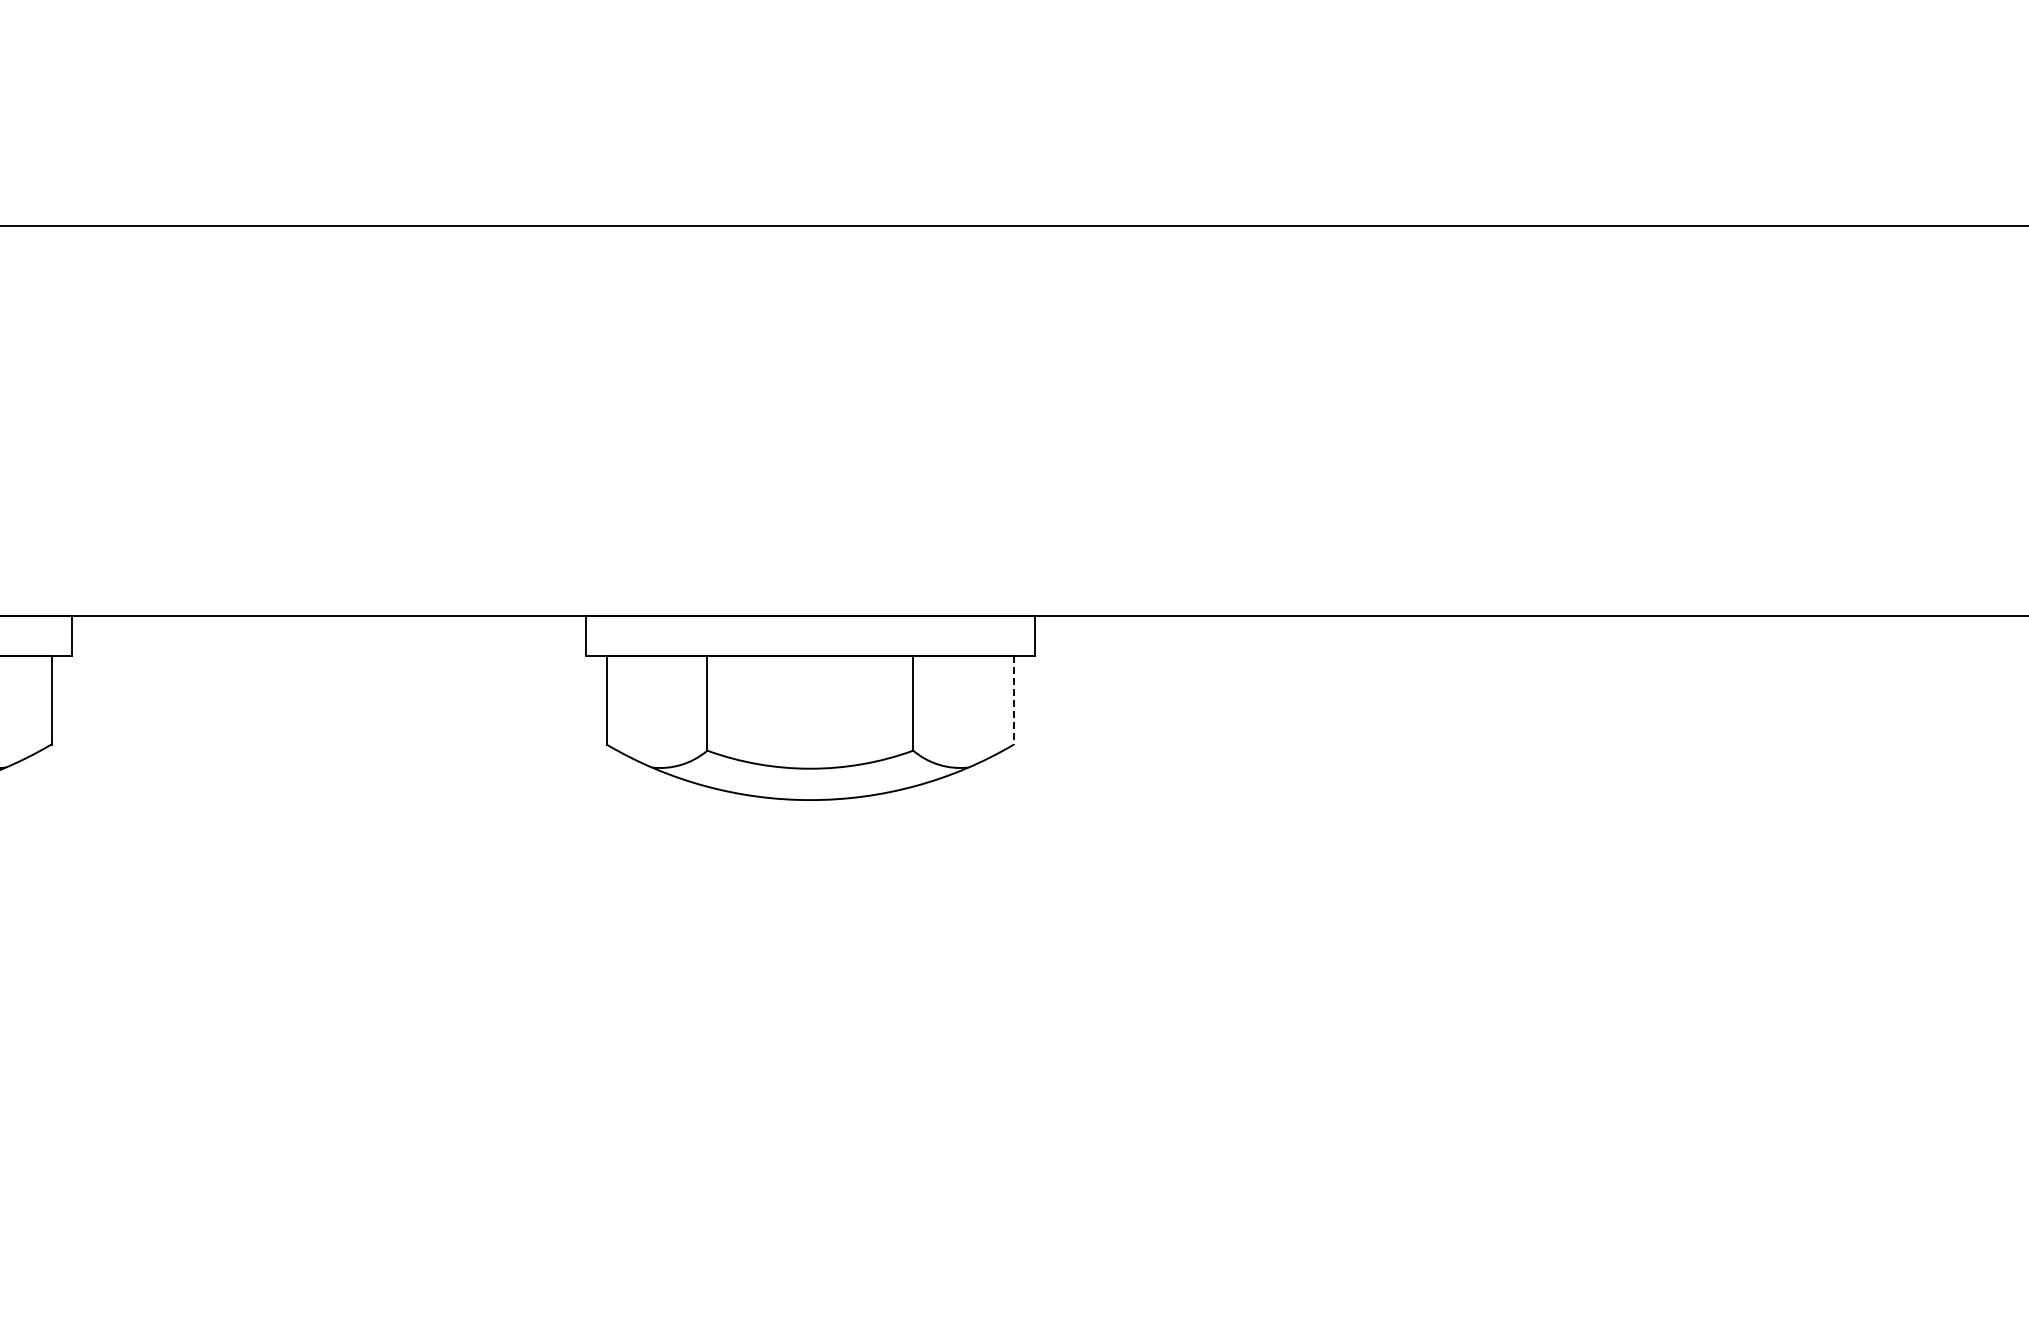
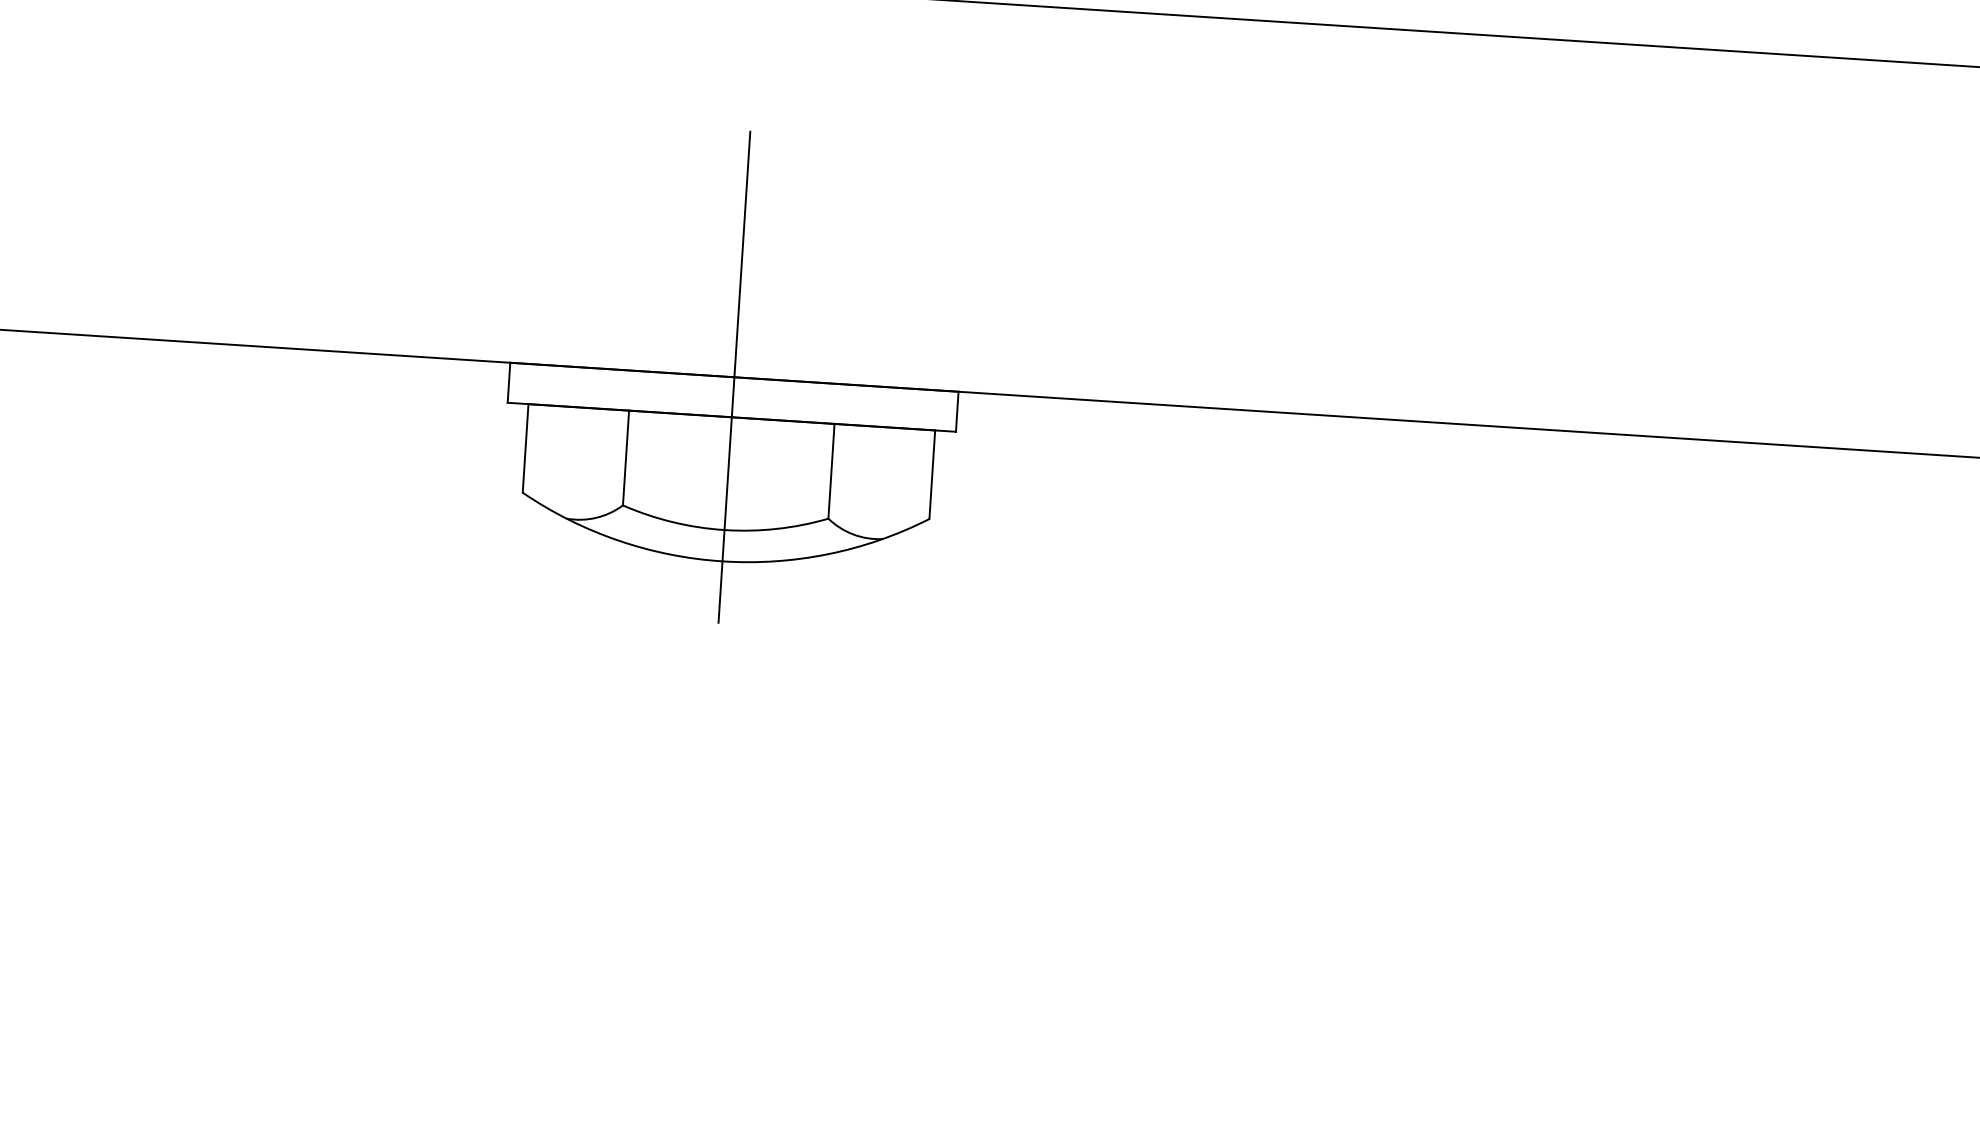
line: (810, 615) -> (734, 377), added
line: (1014, 700) -> (932, 475), dashed -> solid

